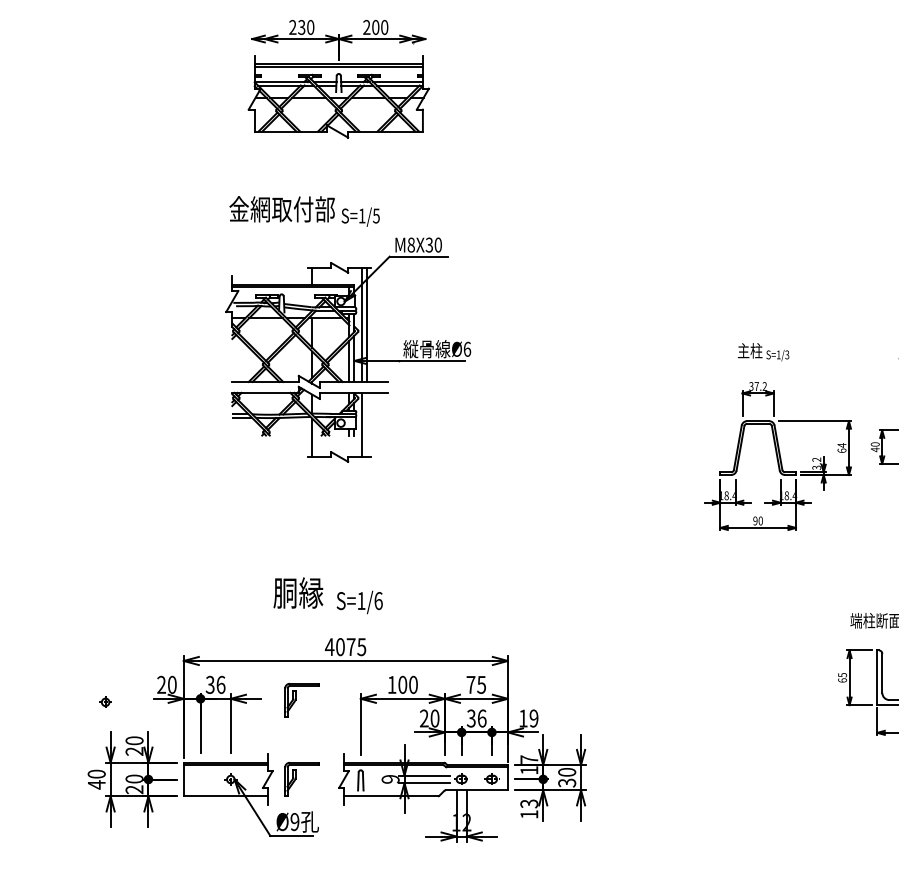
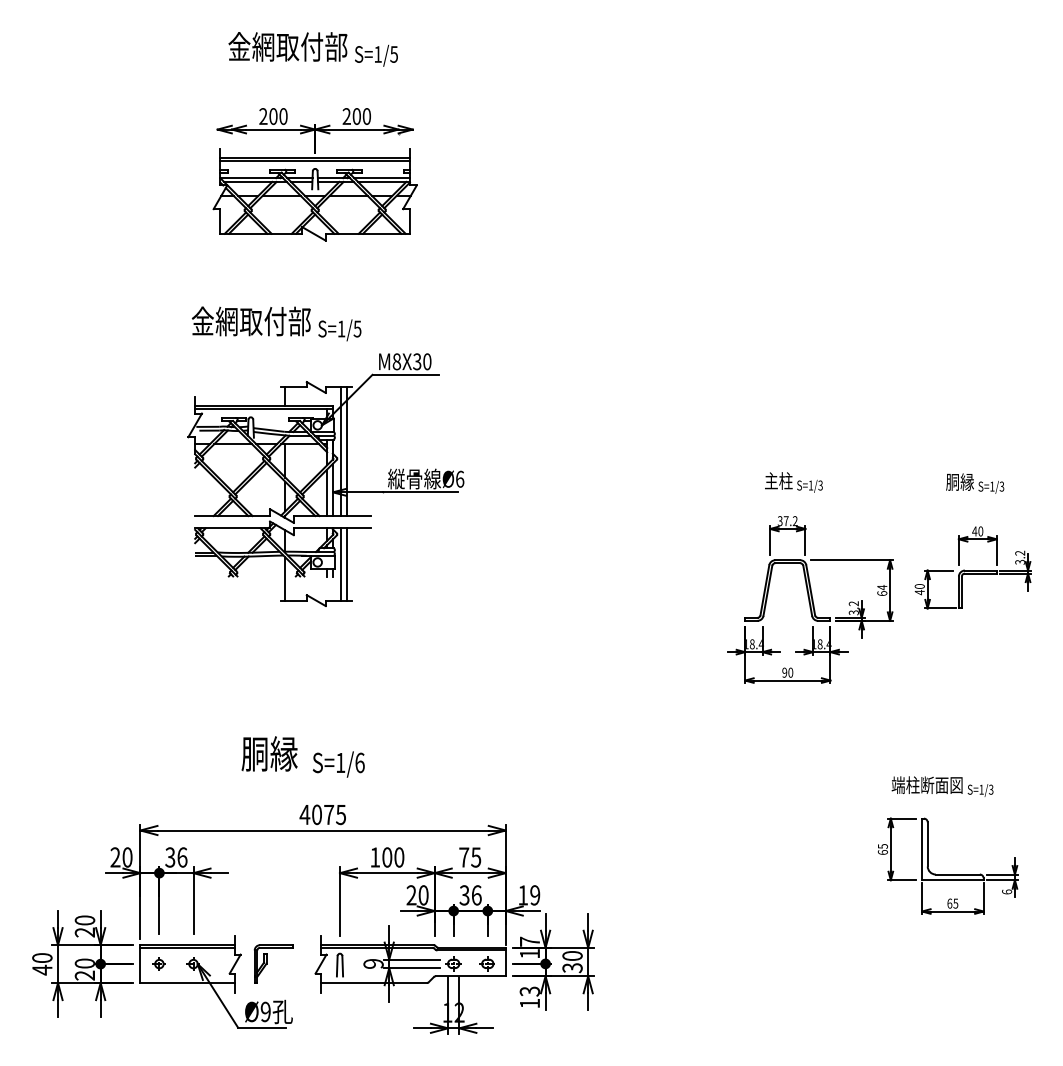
text: (301, 27) -> (273, 116), 230 -> 200
line: (367, 424) -> (347, 564), added
part: (301, 700) -> (273, 874), removed
part: (104, 701) -> (158, 963), moved

